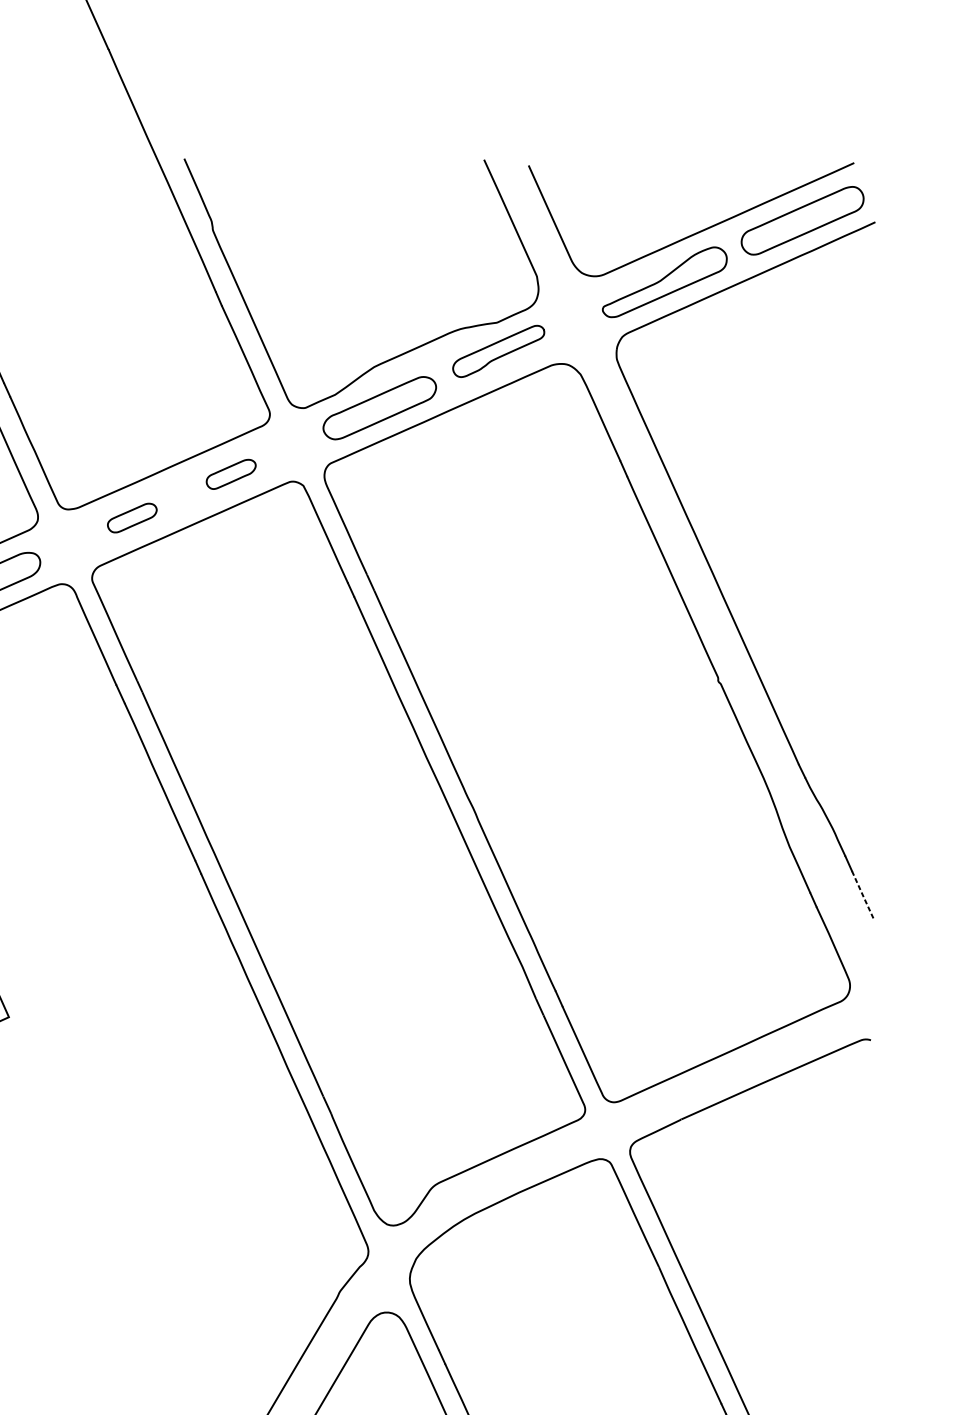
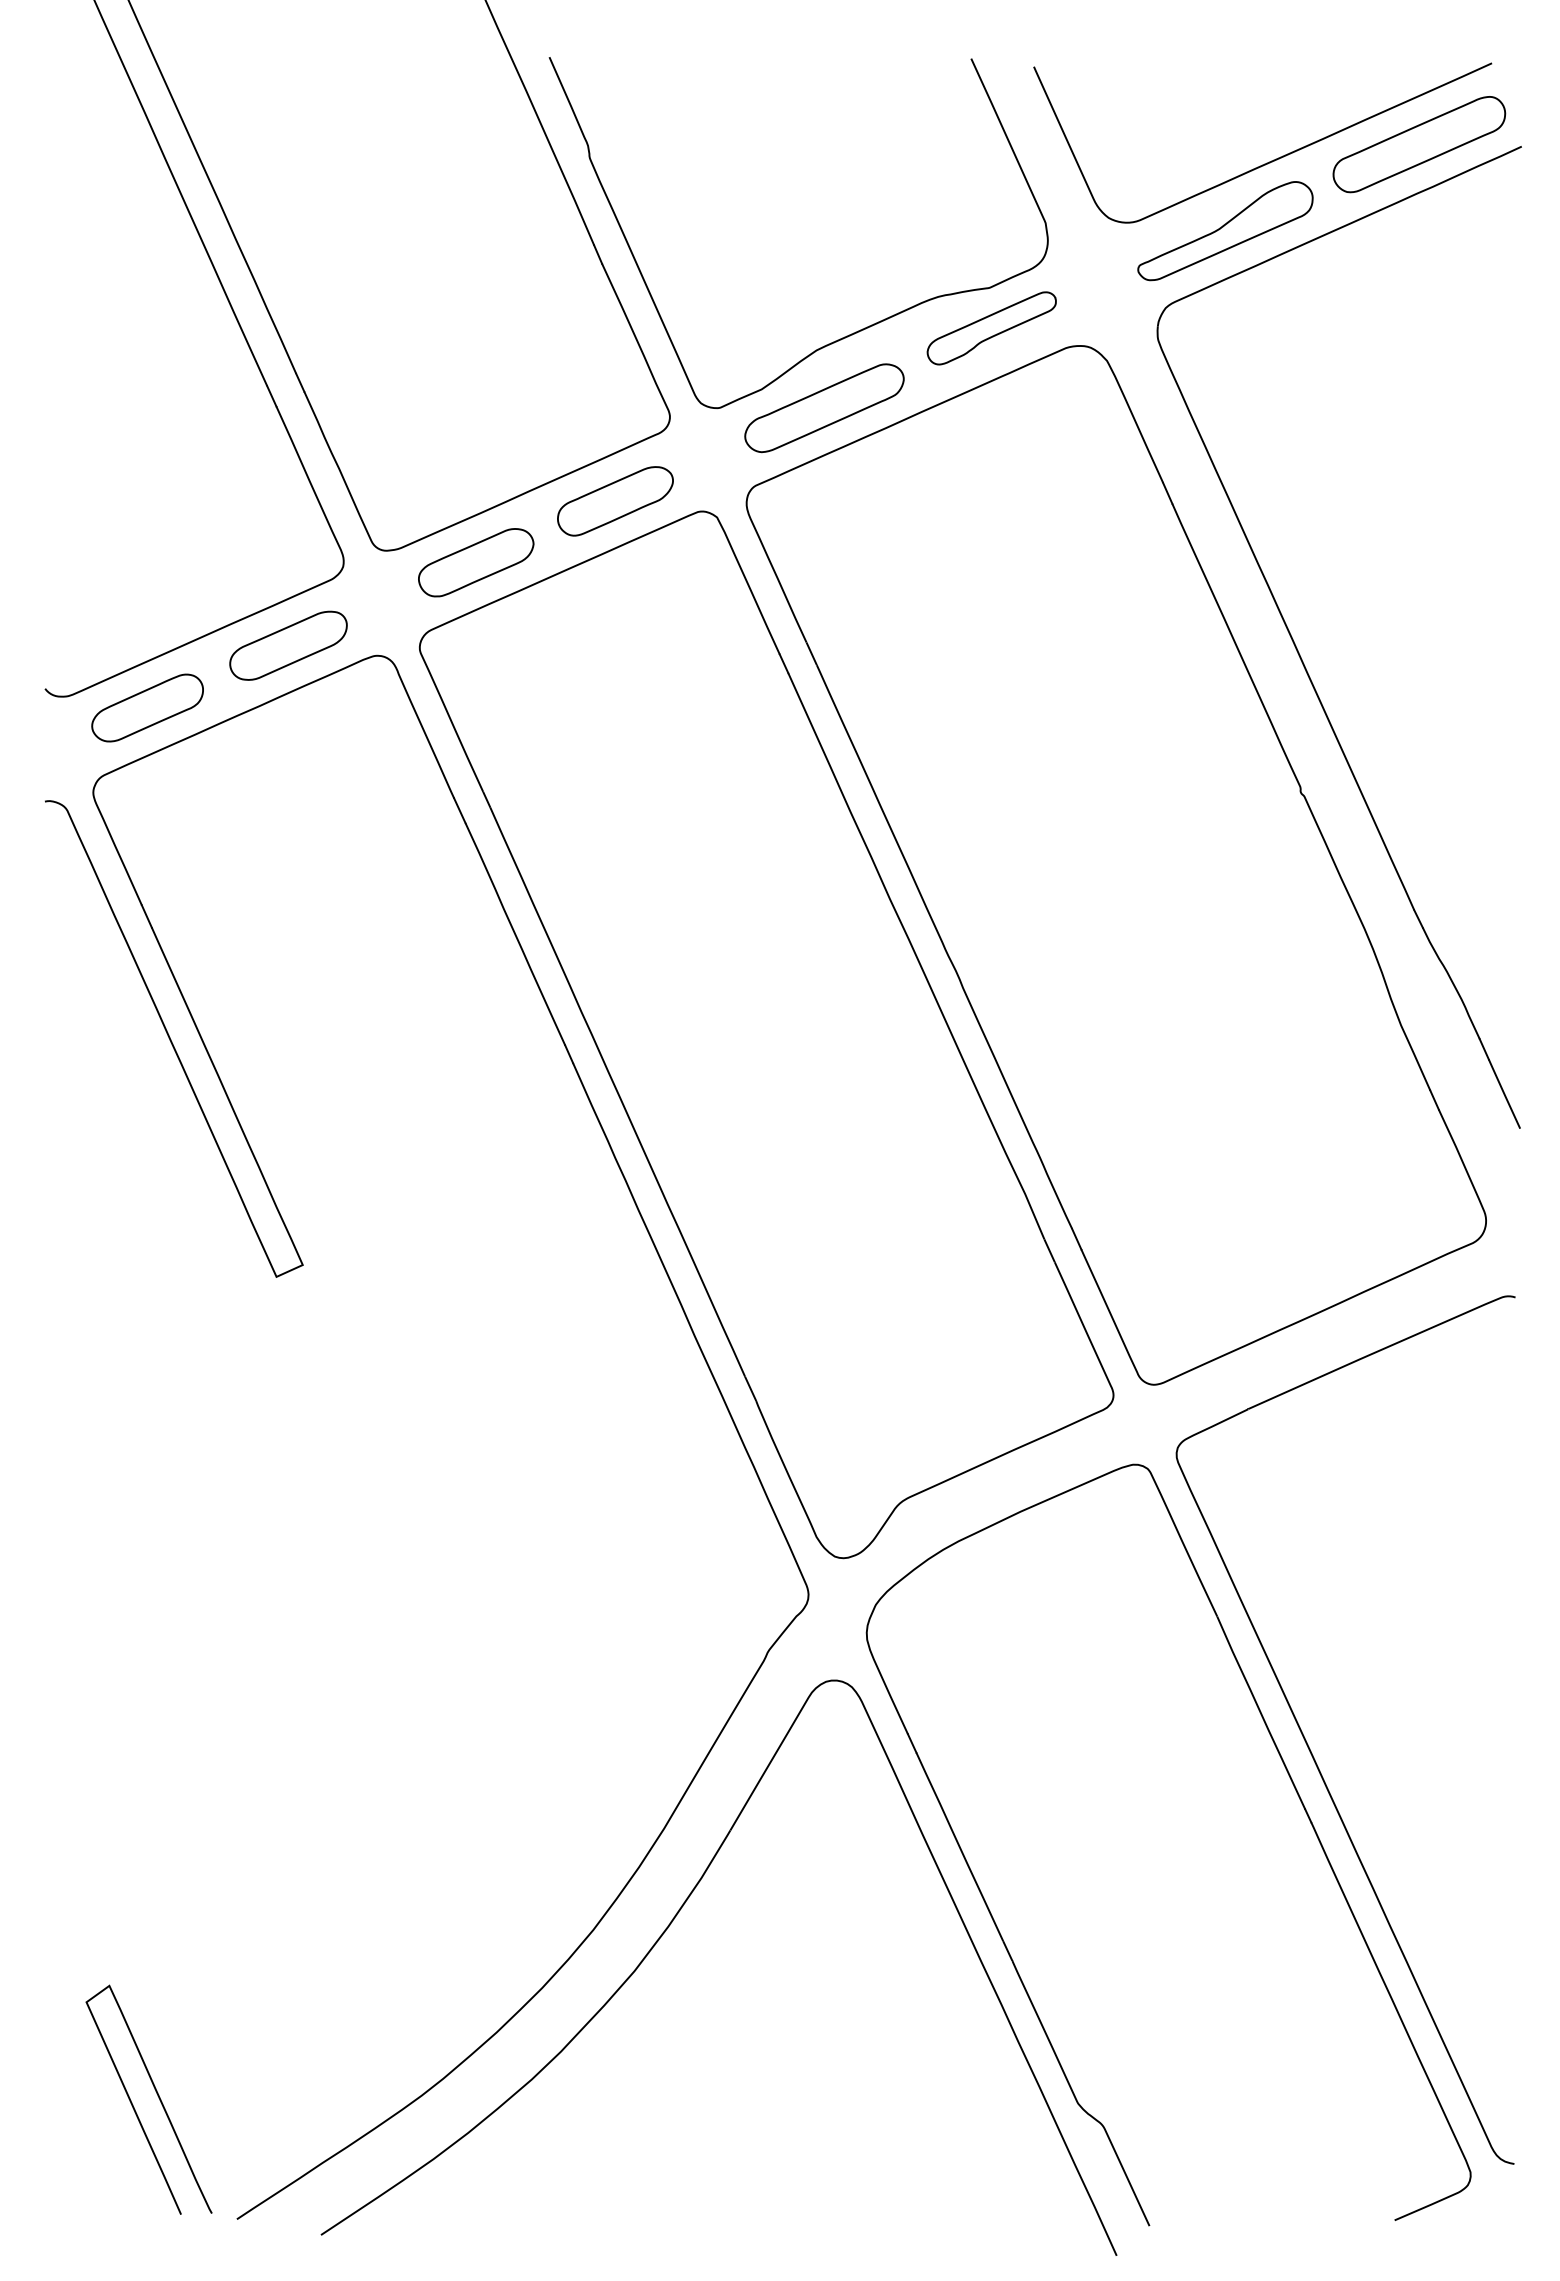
part: (231, 474) -> (615, 501), size x1.67
part: (132, 517) -> (476, 562), size x1.67
line: (863, 895) -> (1504, 1094), dashed -> solid

